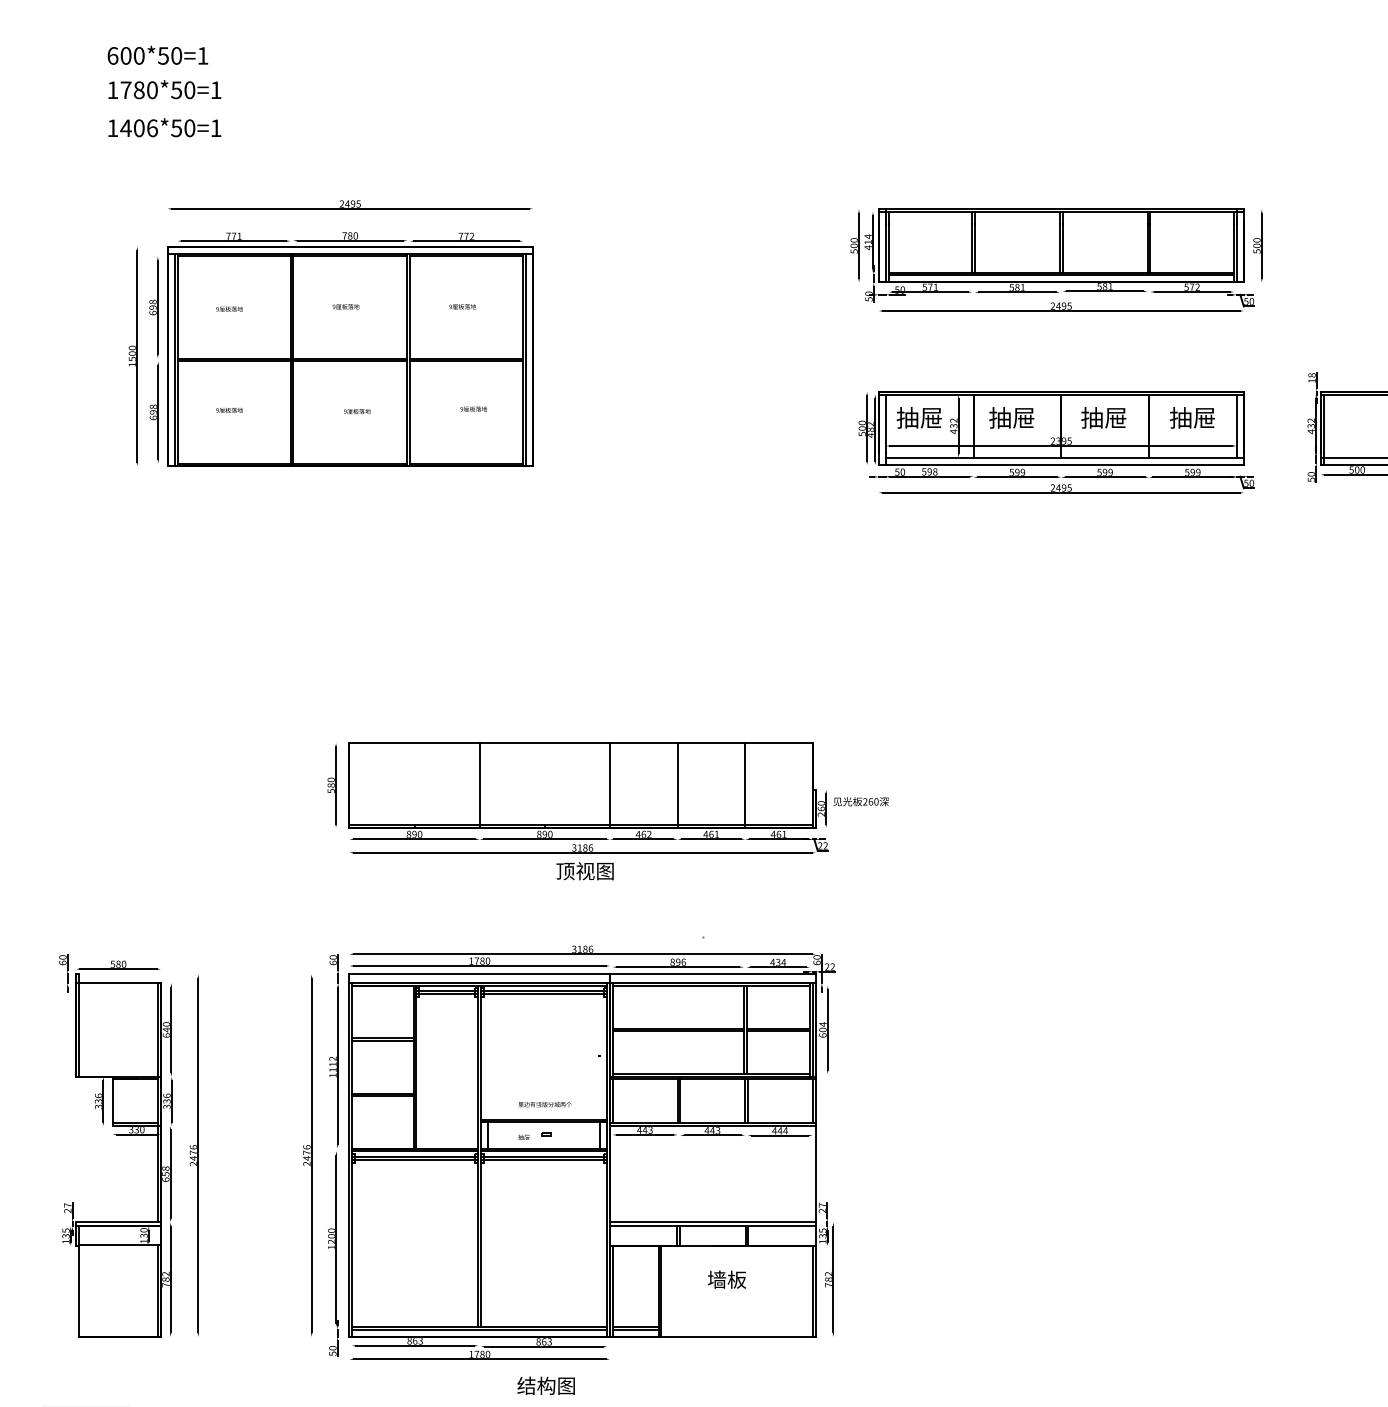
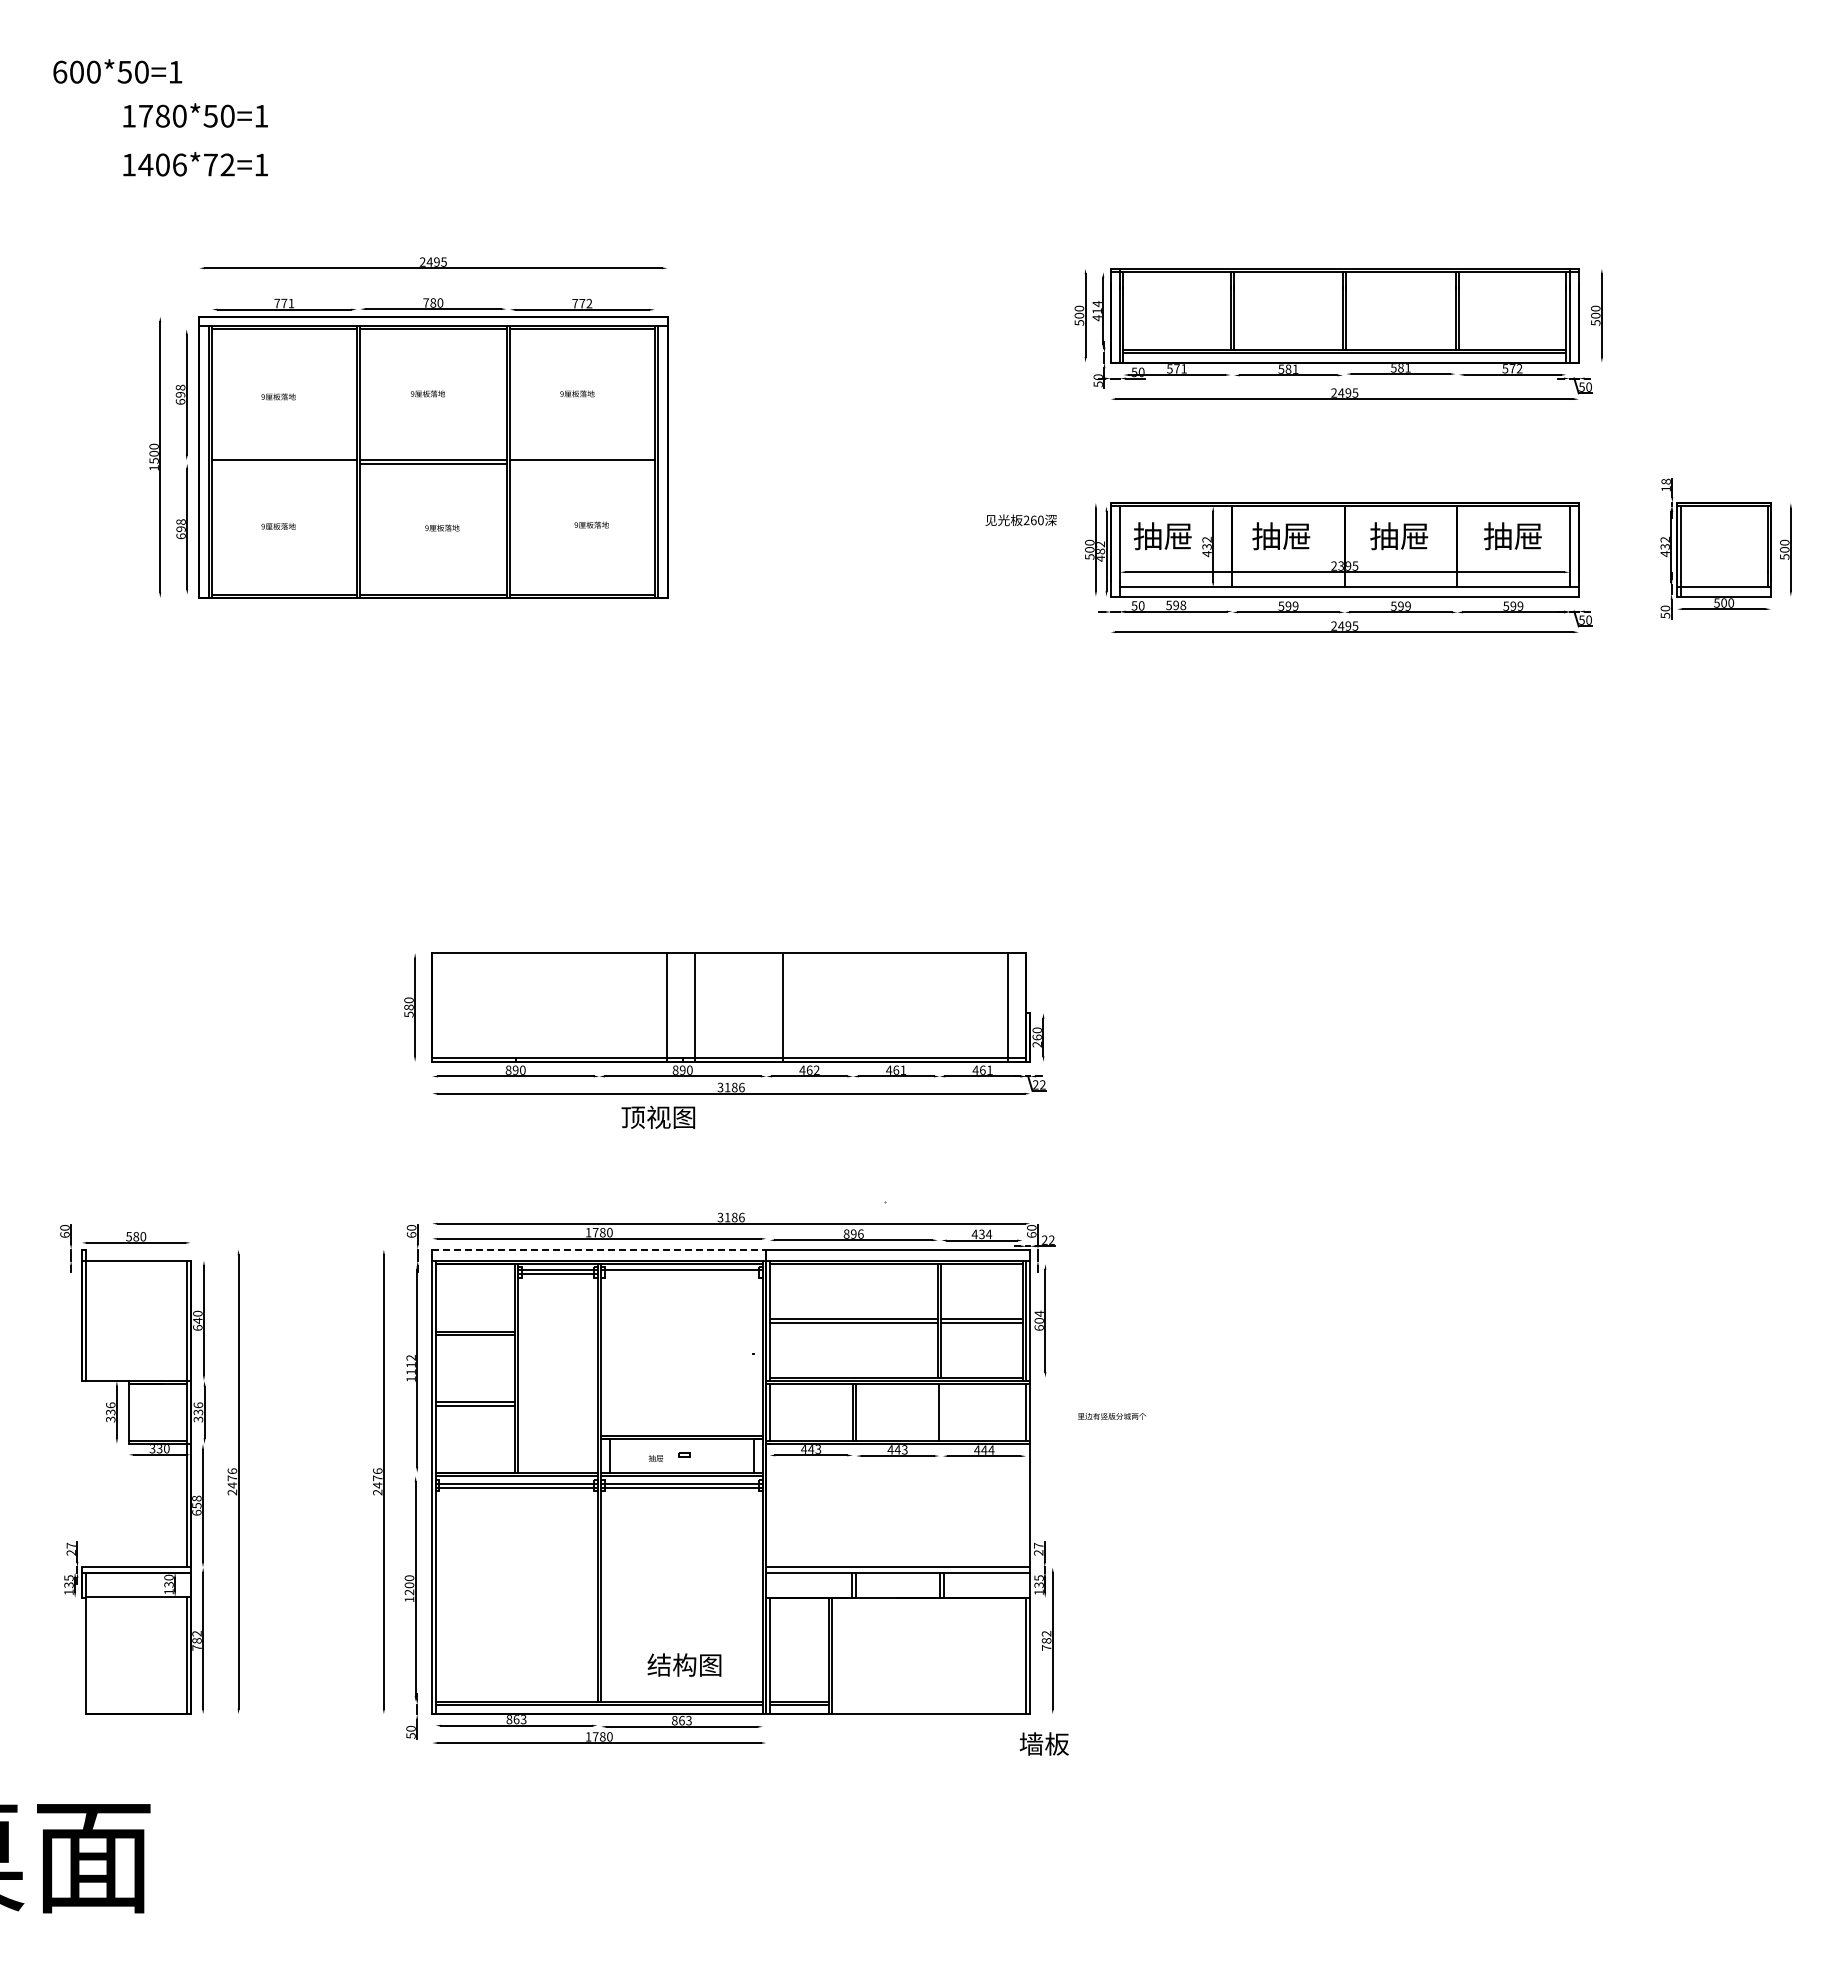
text: (157, 55) -> (117, 71), moved
text: (182, 127) -> (218, 164), 1406*50=1 -> 1406*72=1
line: (234, 361) -> (284, 463), removed
line: (465, 361) -> (581, 463), removed
line: (479, 785) -> (667, 1007), moved
line: (610, 785) -> (695, 1007), moved
line: (678, 785) -> (783, 1007), moved
line: (745, 785) -> (1007, 1007), moved
text: (860, 801) -> (1020, 520), moved
text: (585, 870) -> (658, 1116), moved
line: (479, 974) -> (599, 1249), solid -> dashed
line: (543, 993) -> (681, 1274), removed
line: (747, 1101) -> (942, 1412), removed
text: (544, 1104) -> (1111, 1416), moved
text: (726, 1279) -> (1043, 1743), moved
text: (546, 1385) -> (684, 1664), moved

